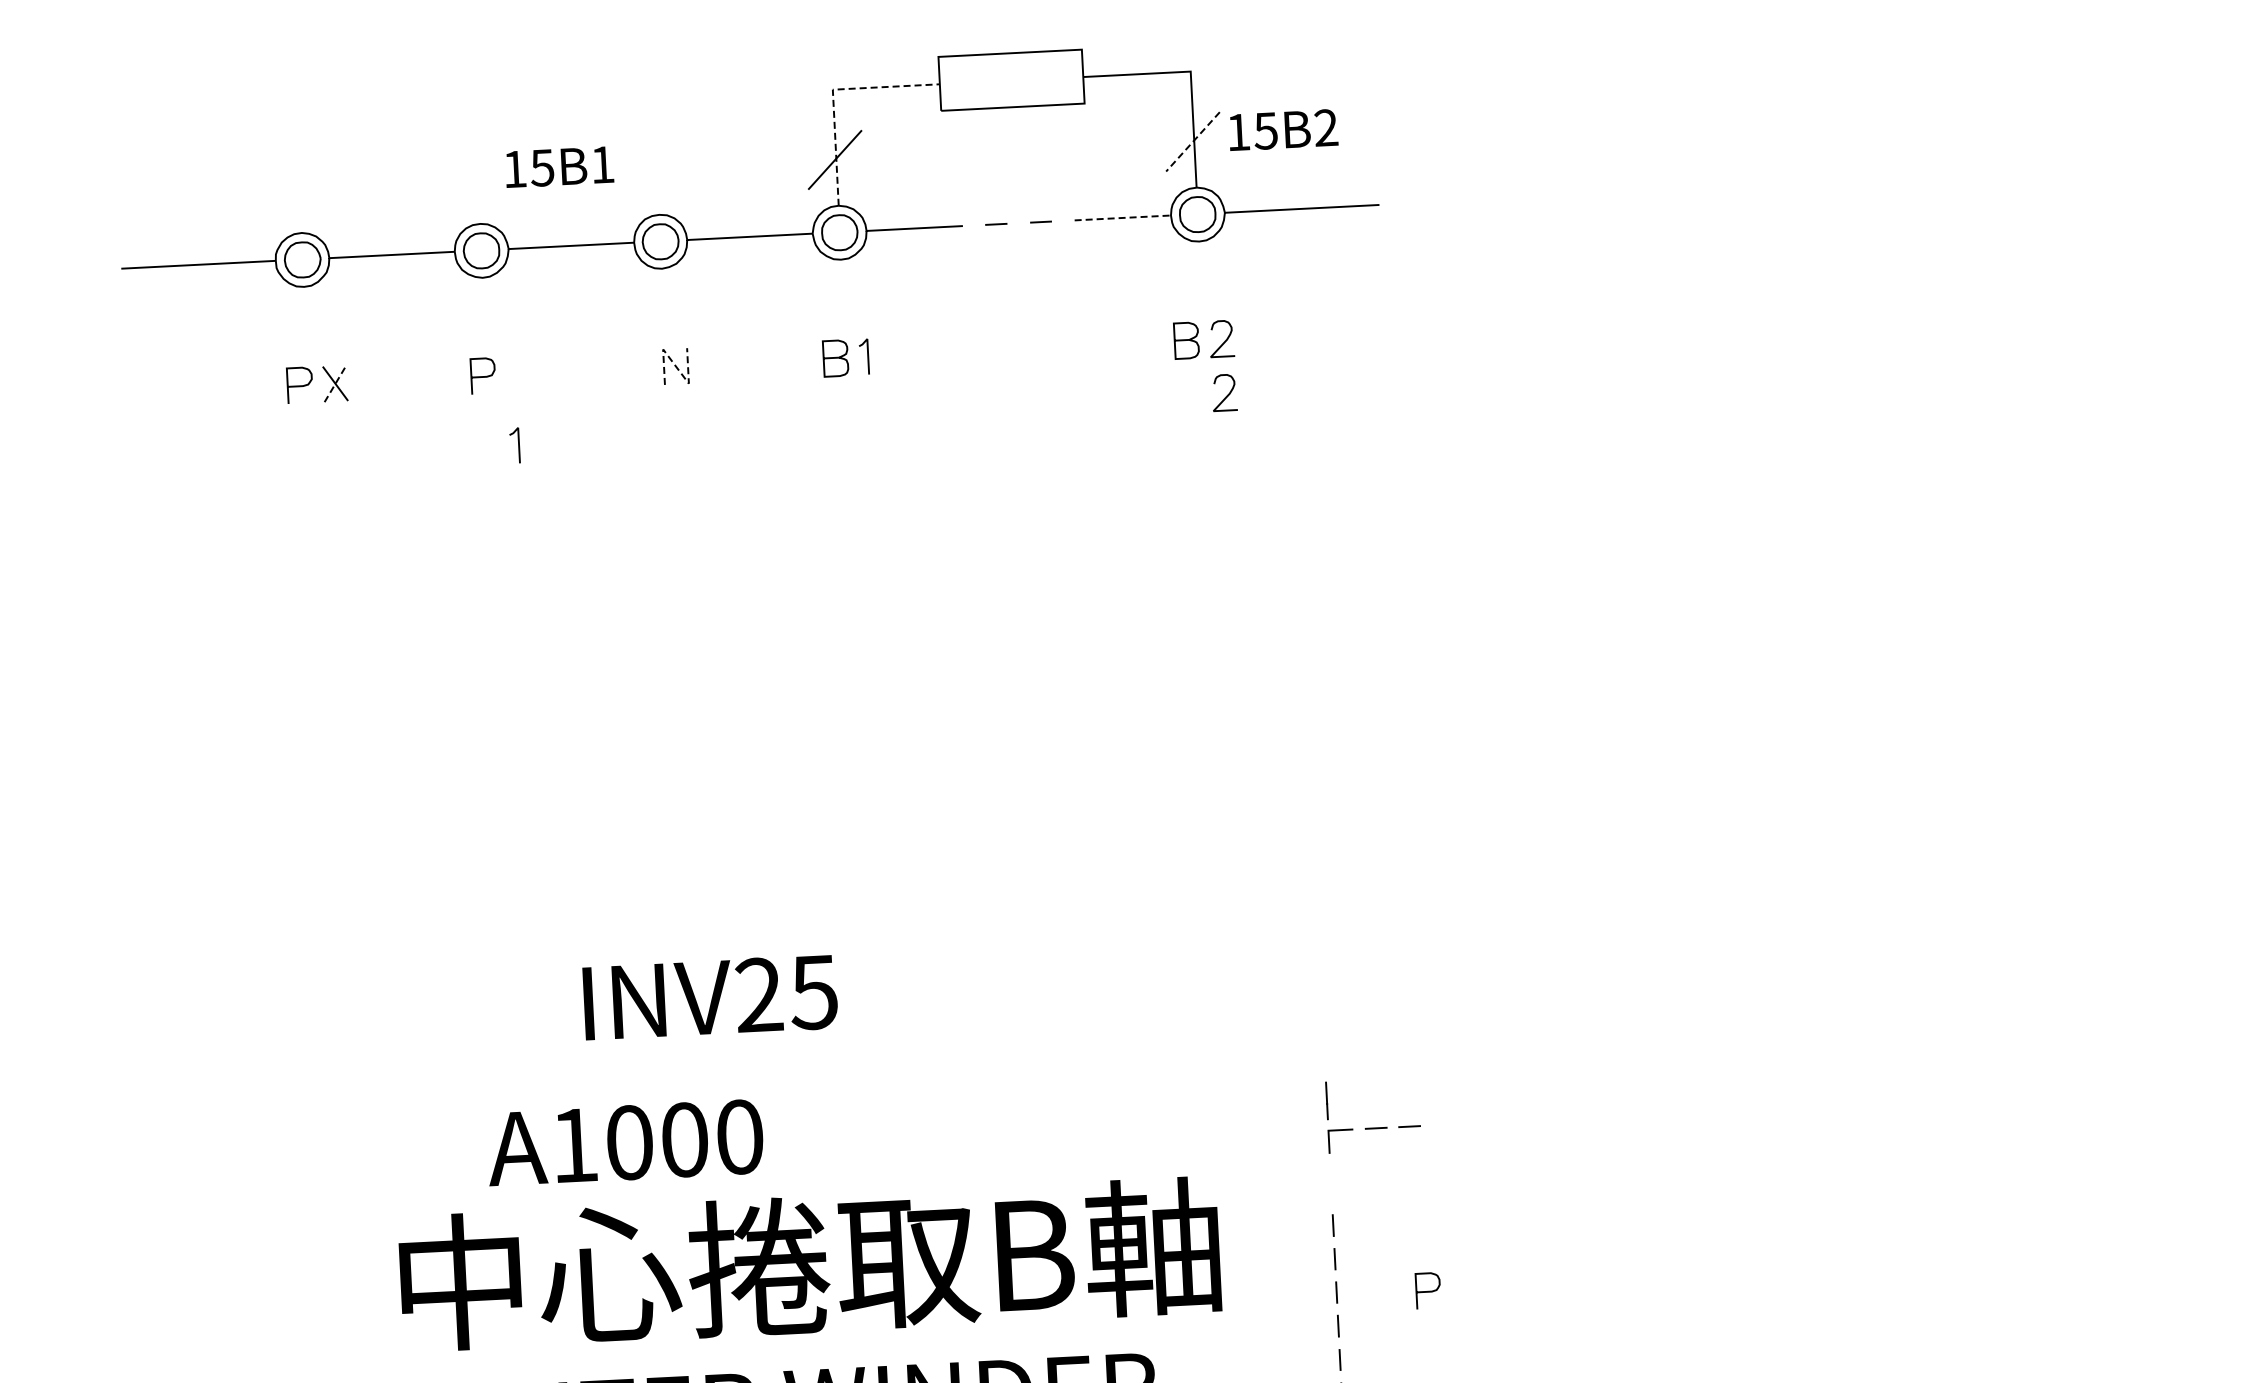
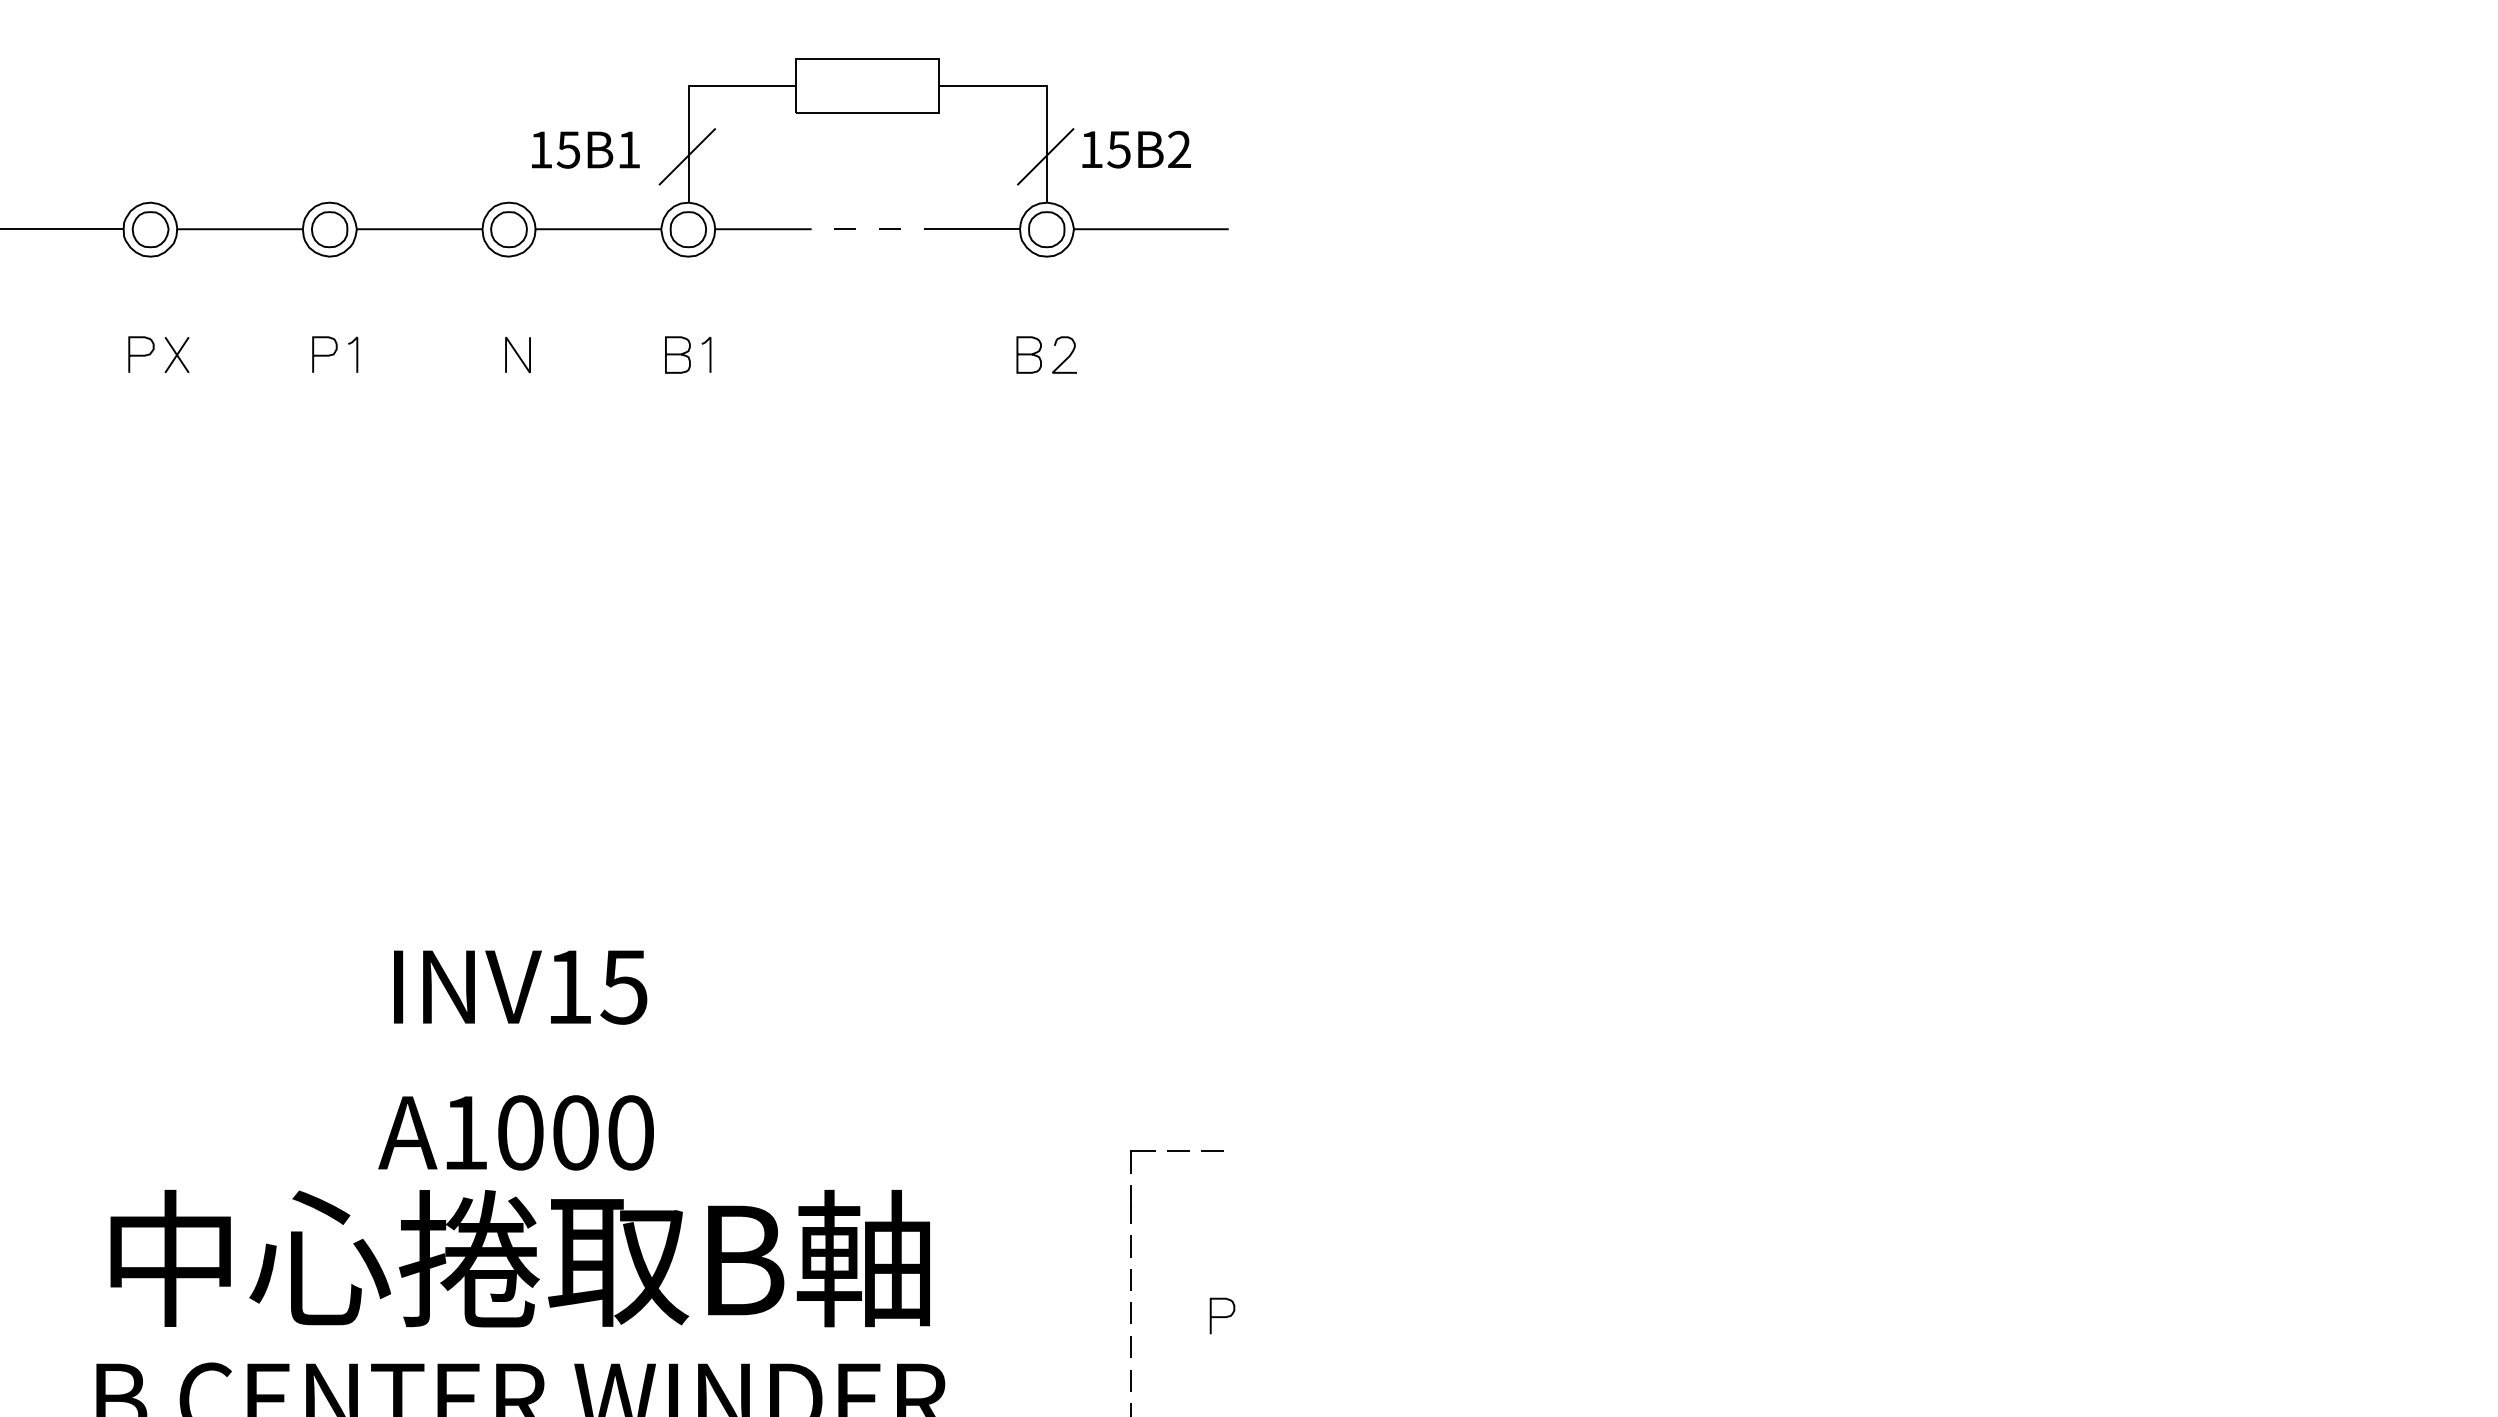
line: (832, 93) -> (688, 90), dashed -> solid
line: (1192, 142) -> (1045, 157), dashed -> solid
text: (559, 166) -> (585, 149), moved
line: (1123, 218) -> (972, 229), dashed -> solid
line: (676, 366) -> (518, 355), dashed -> solid
line: (335, 383) -> (177, 354), dashed -> solid
curve: (1227, 394) -> (1067, 410), removed
line: (518, 445) -> (356, 354), moved
text: (759, 994) -> (569, 986), INV25 -> INV15
line: (1326, 1101) -> (1130, 1204), moved
text: (624, 1142) -> (515, 1132), moved
text: (809, 1264) -> (519, 1258), moved

